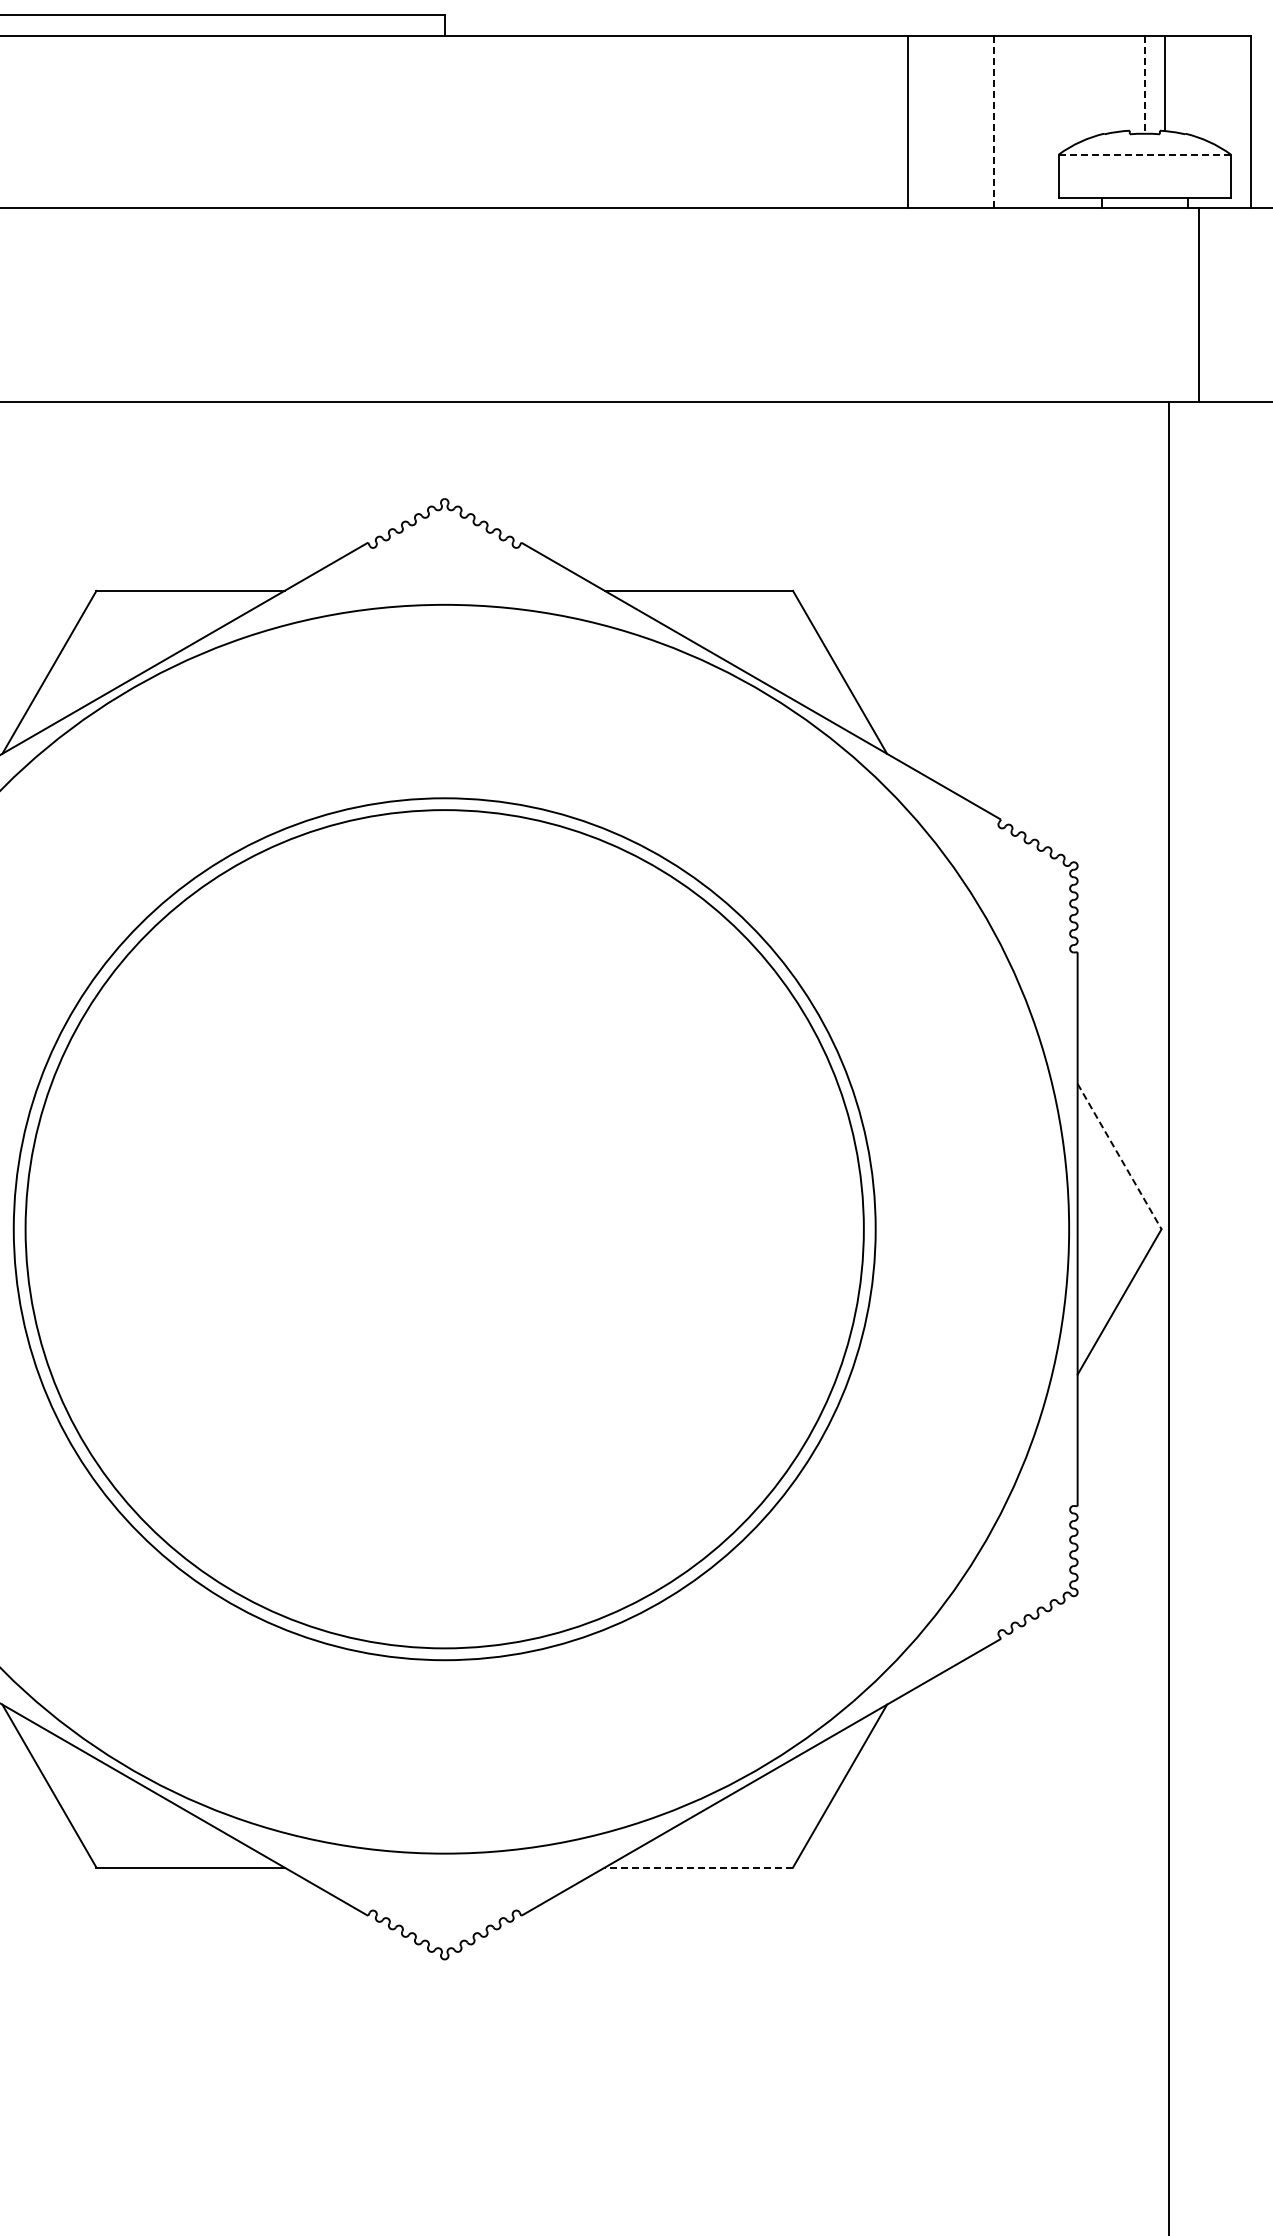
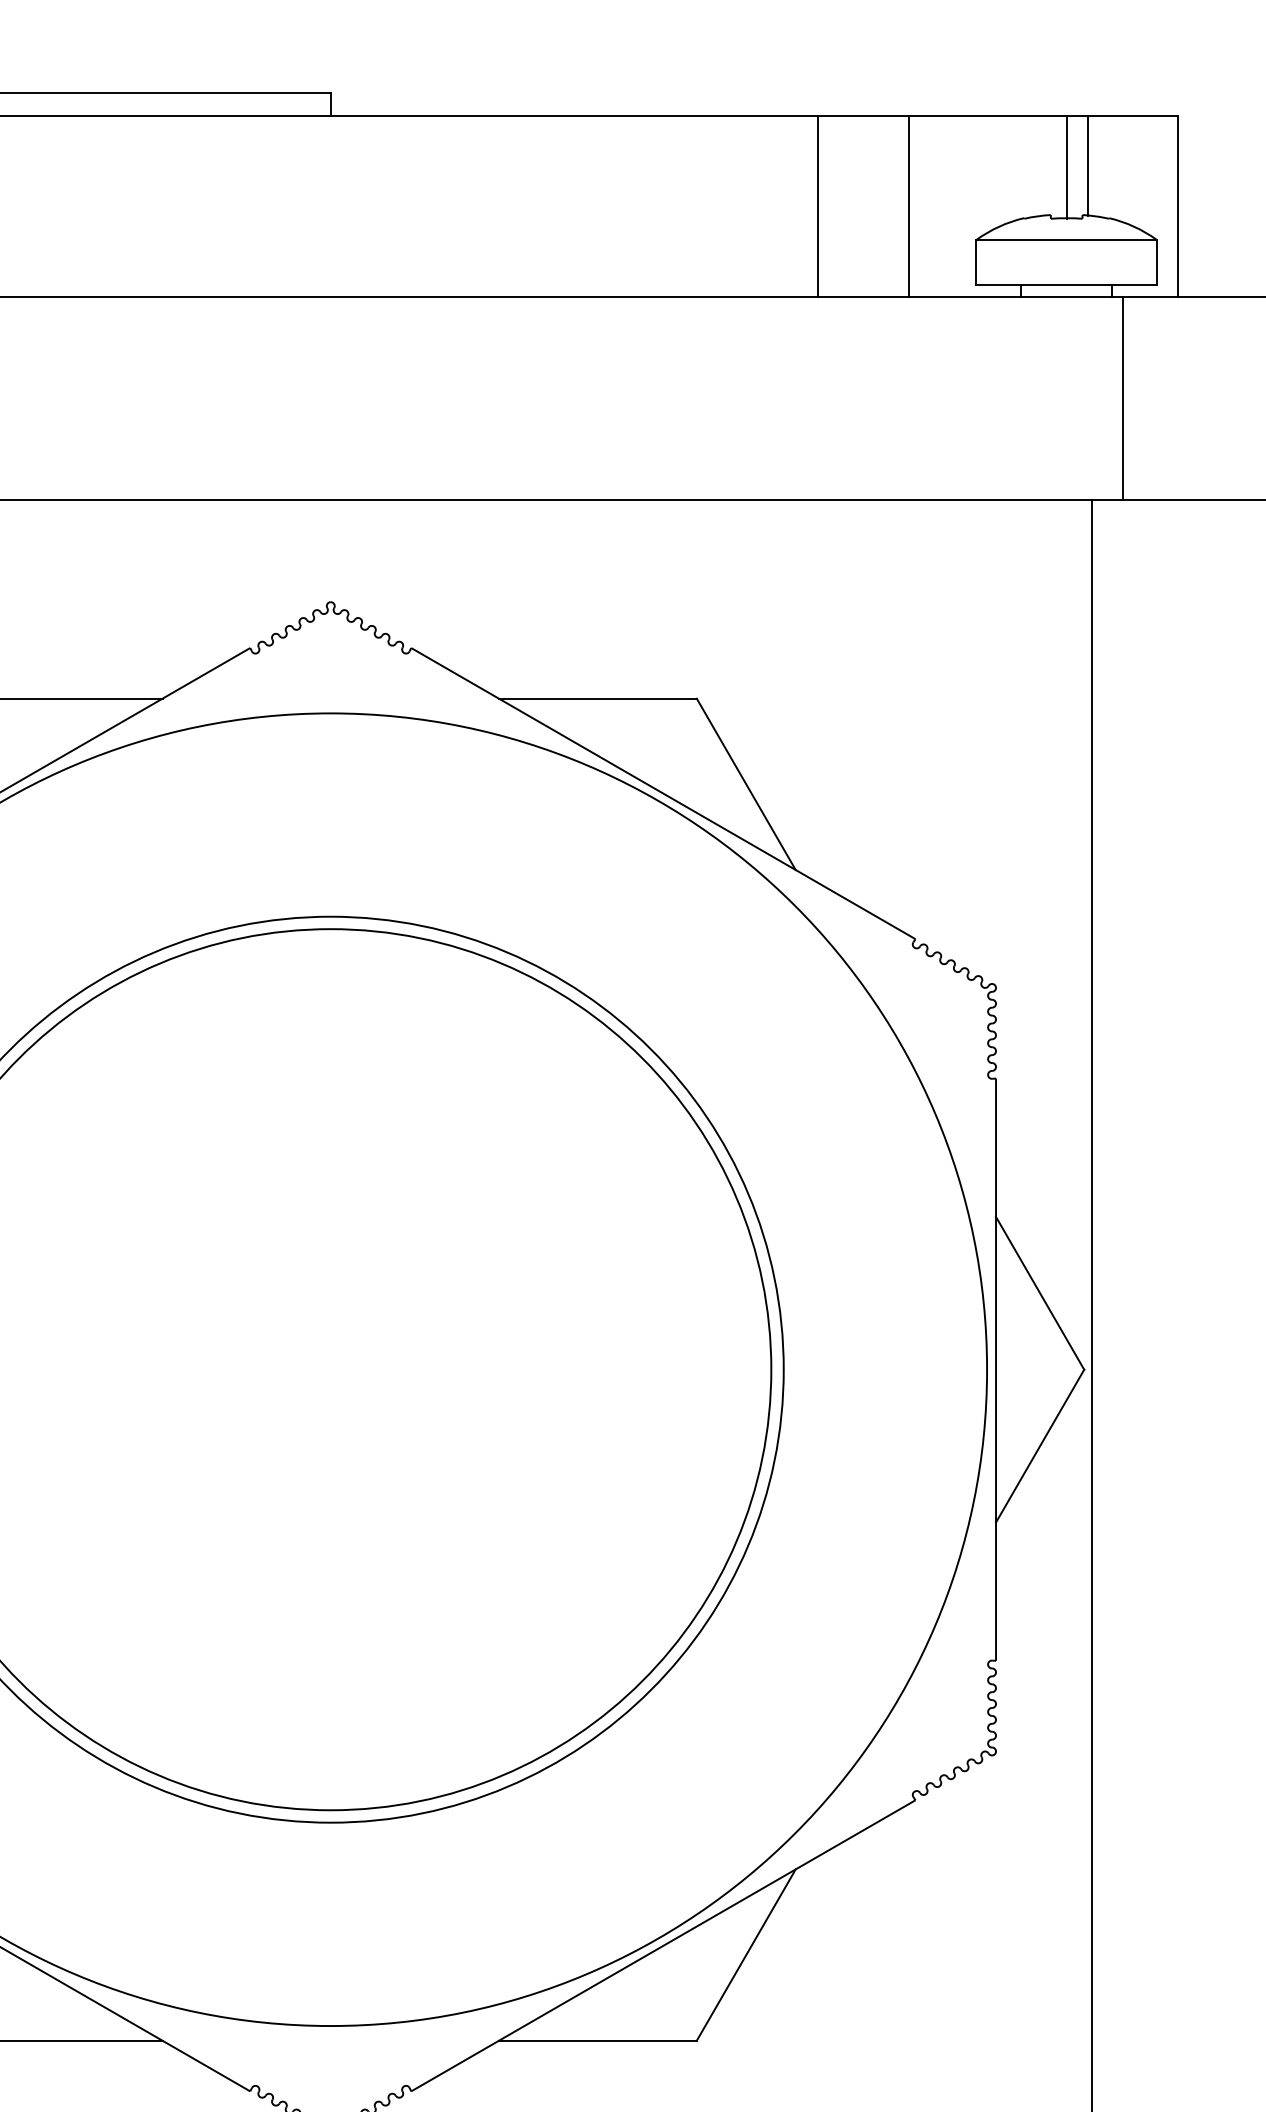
line: (1144, 85) -> (1066, 167), dashed -> solid
line: (994, 122) -> (908, 206), dashed -> solid
line: (1144, 154) -> (1066, 240), dashed -> solid
line: (1119, 1156) -> (1040, 1293), dashed -> solid
line: (698, 1867) -> (597, 2040), dashed -> solid

